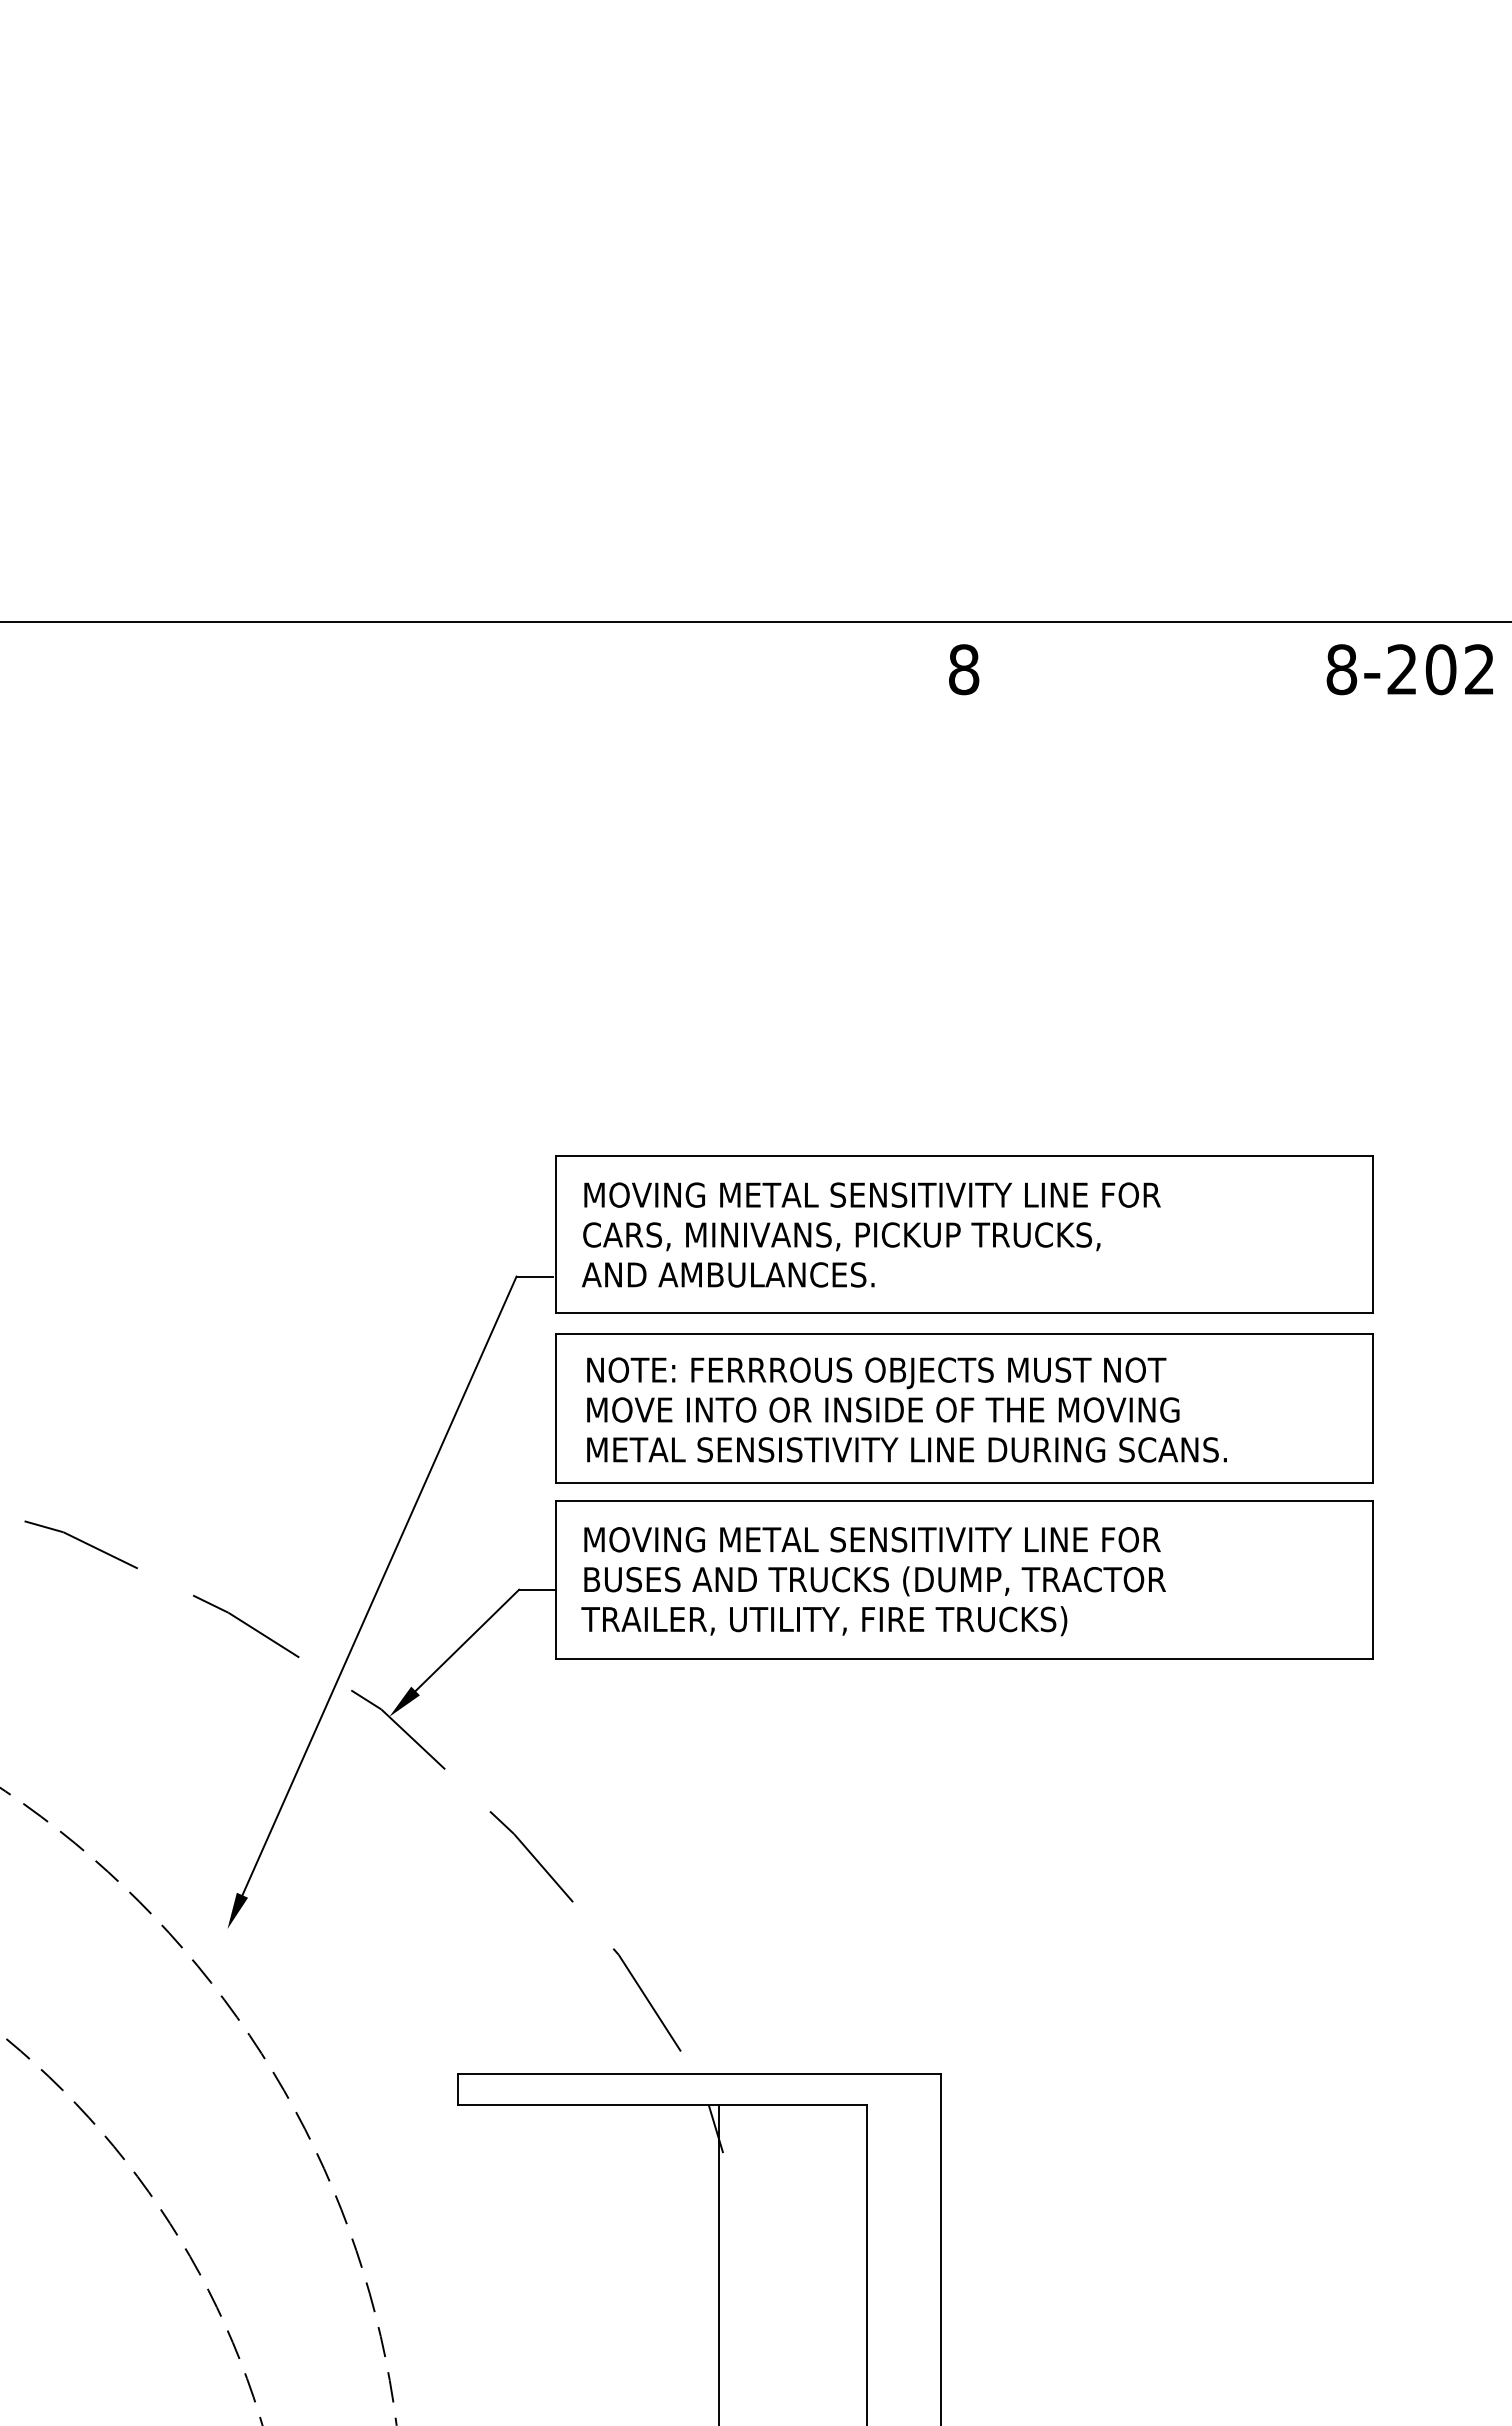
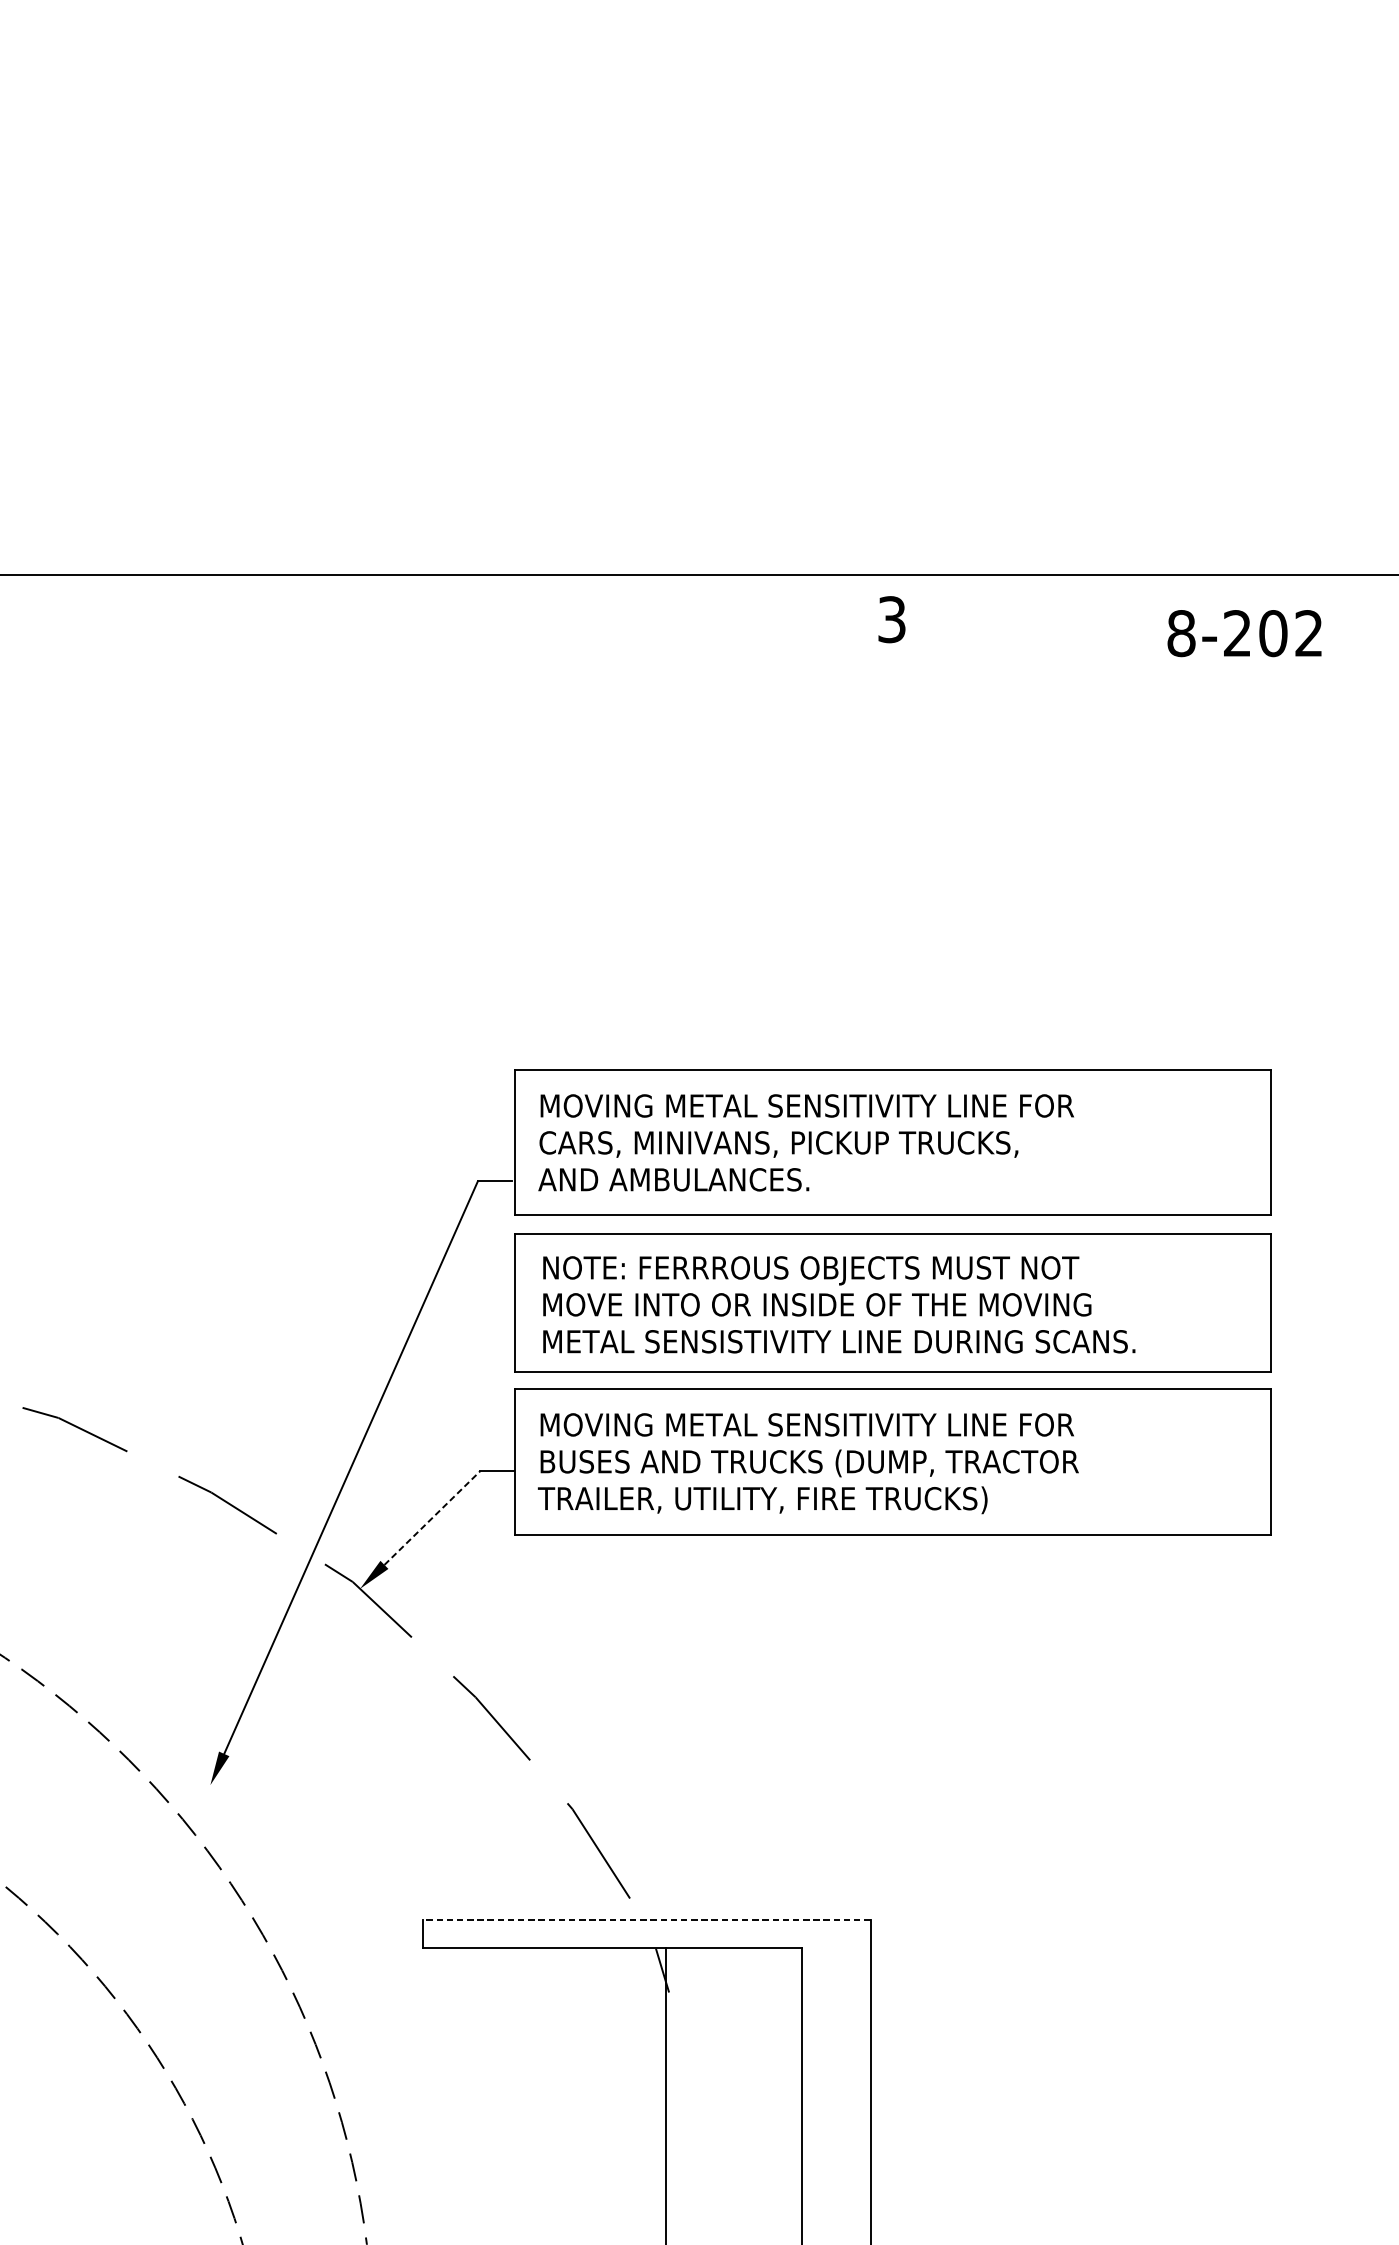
text: (964, 669) -> (892, 619), 8 -> 3
text: (1409, 669) -> (1244, 633), moved
line: (467, 1640) -> (432, 1518), solid -> dashed
line: (699, 2074) -> (647, 1919), solid -> dashed

